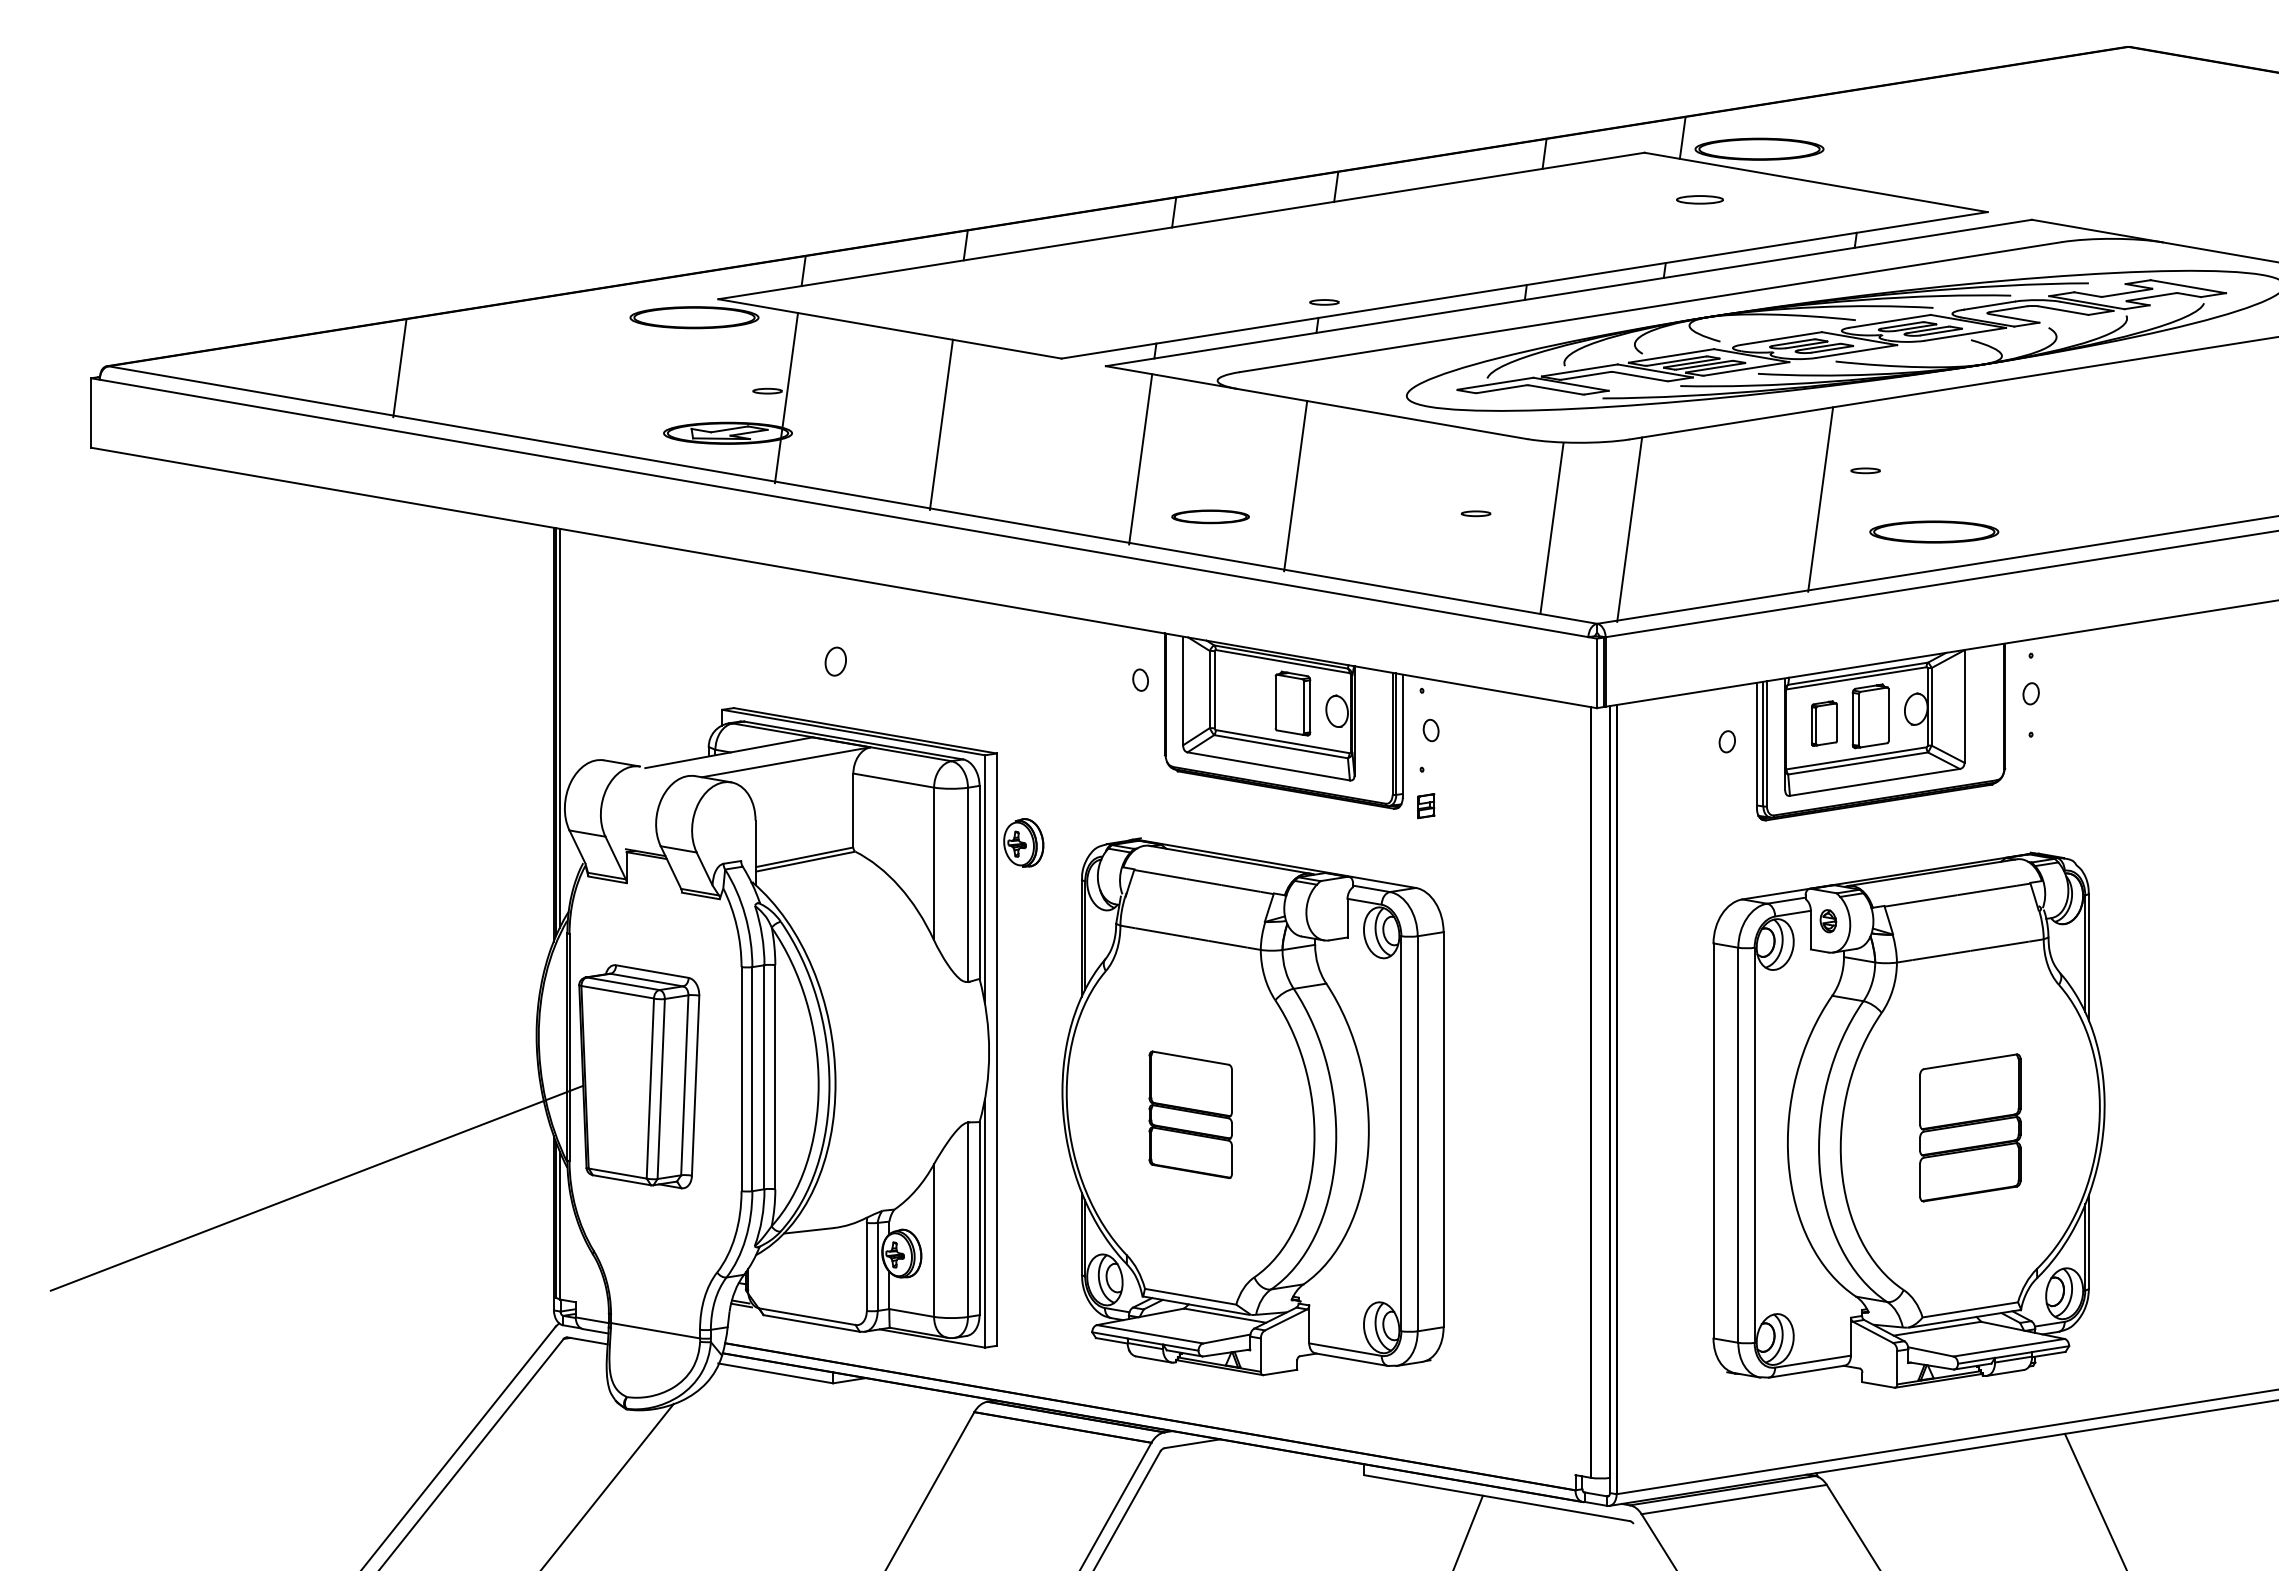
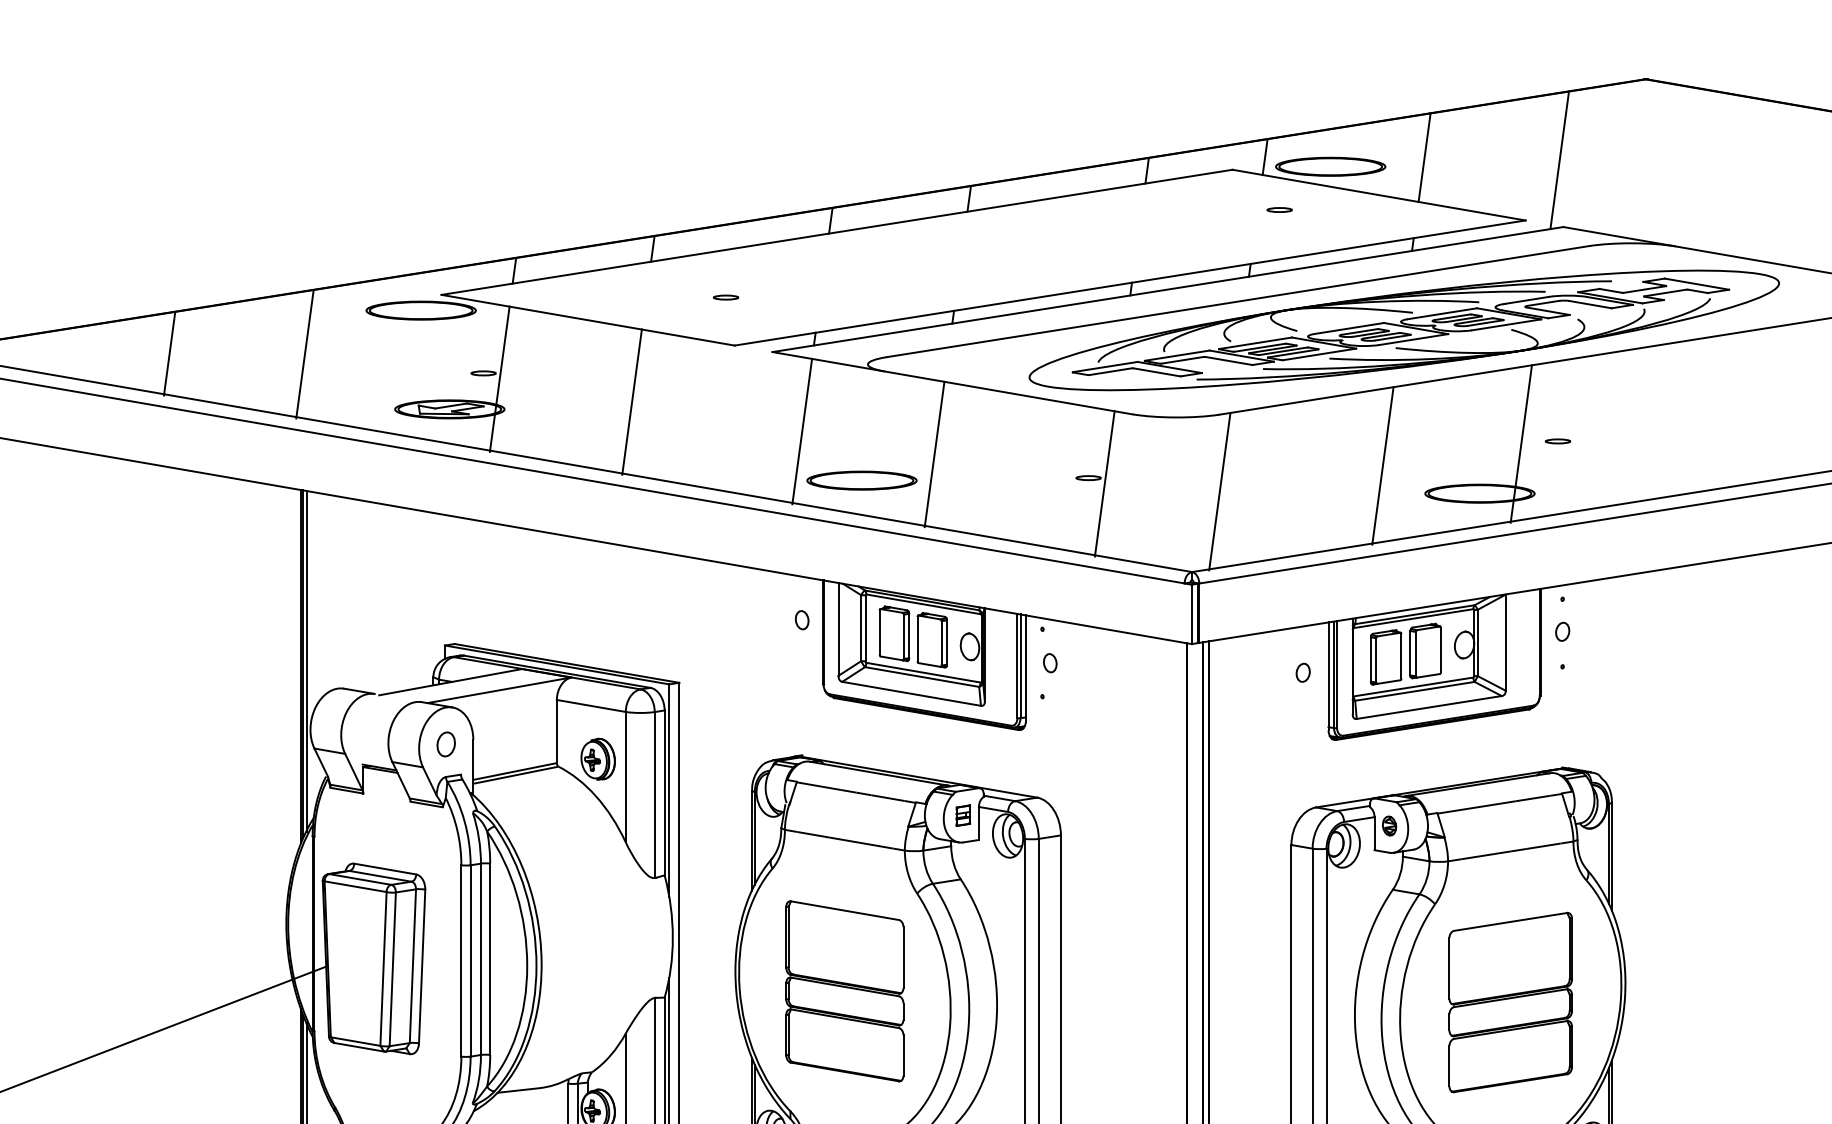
line: (1869, 138) -> (1424, 157), added
line: (2027, 141) -> (1559, 160), added
part: (1699, 199) -> (1279, 209), size x0.62
part: (1324, 302) -> (726, 297), moved
line: (558, 368) -> (305, 354), added
part: (1865, 470) -> (1557, 441), moved
line: (1982, 473) -> (1521, 443), added
part: (1210, 516) -> (861, 480), size x1.67
line: (1551, 528) -> (1104, 483), moved
part: (835, 661) -> (445, 744), moved
part: (1248, 695) -> (894, 633), added
part: (1824, 723) -> (1386, 657), size x1.43
part: (1426, 806) -> (963, 816), moved
part: (1023, 842) -> (597, 758), moved
part: (1190, 1114) -> (844, 991), size x1.67
part: (1970, 1127) -> (1510, 1002), size x1.43

